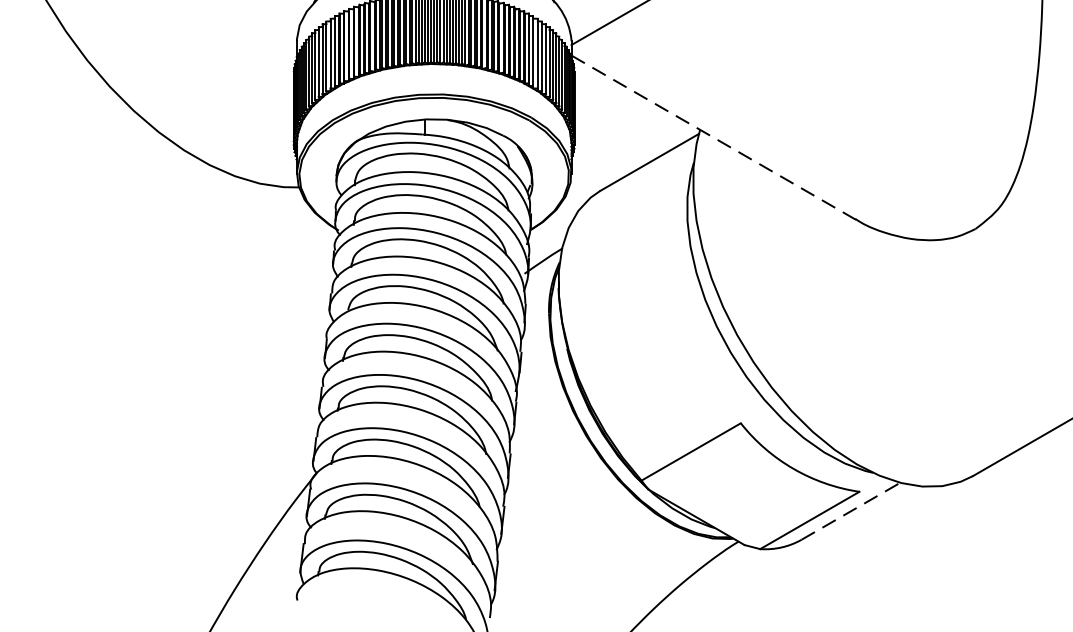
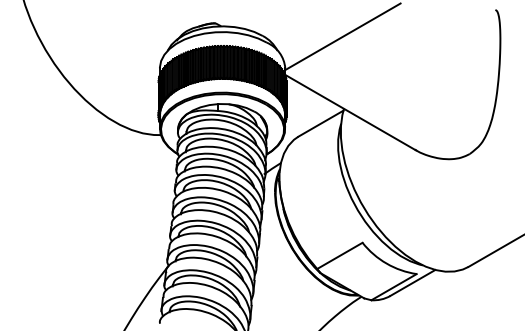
line: (714, 137) -> (350, 112), dashed -> solid
line: (852, 510) -> (413, 282), dashed -> solid

